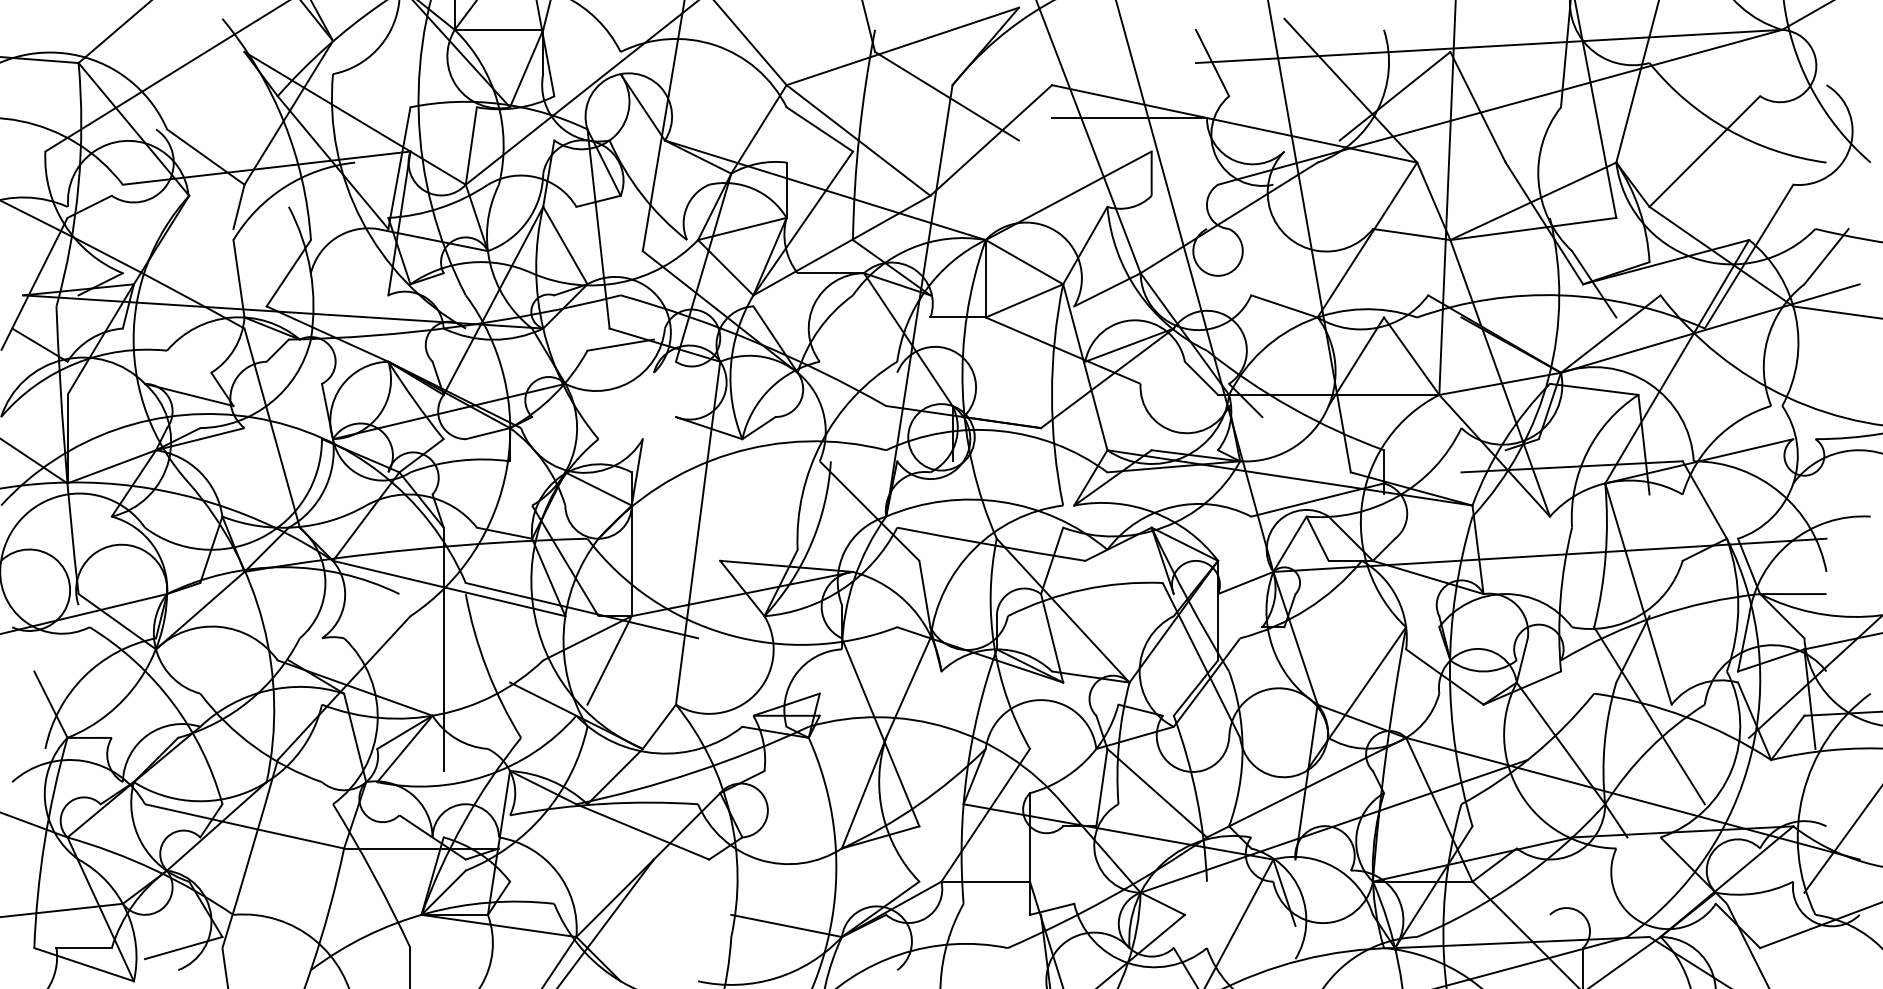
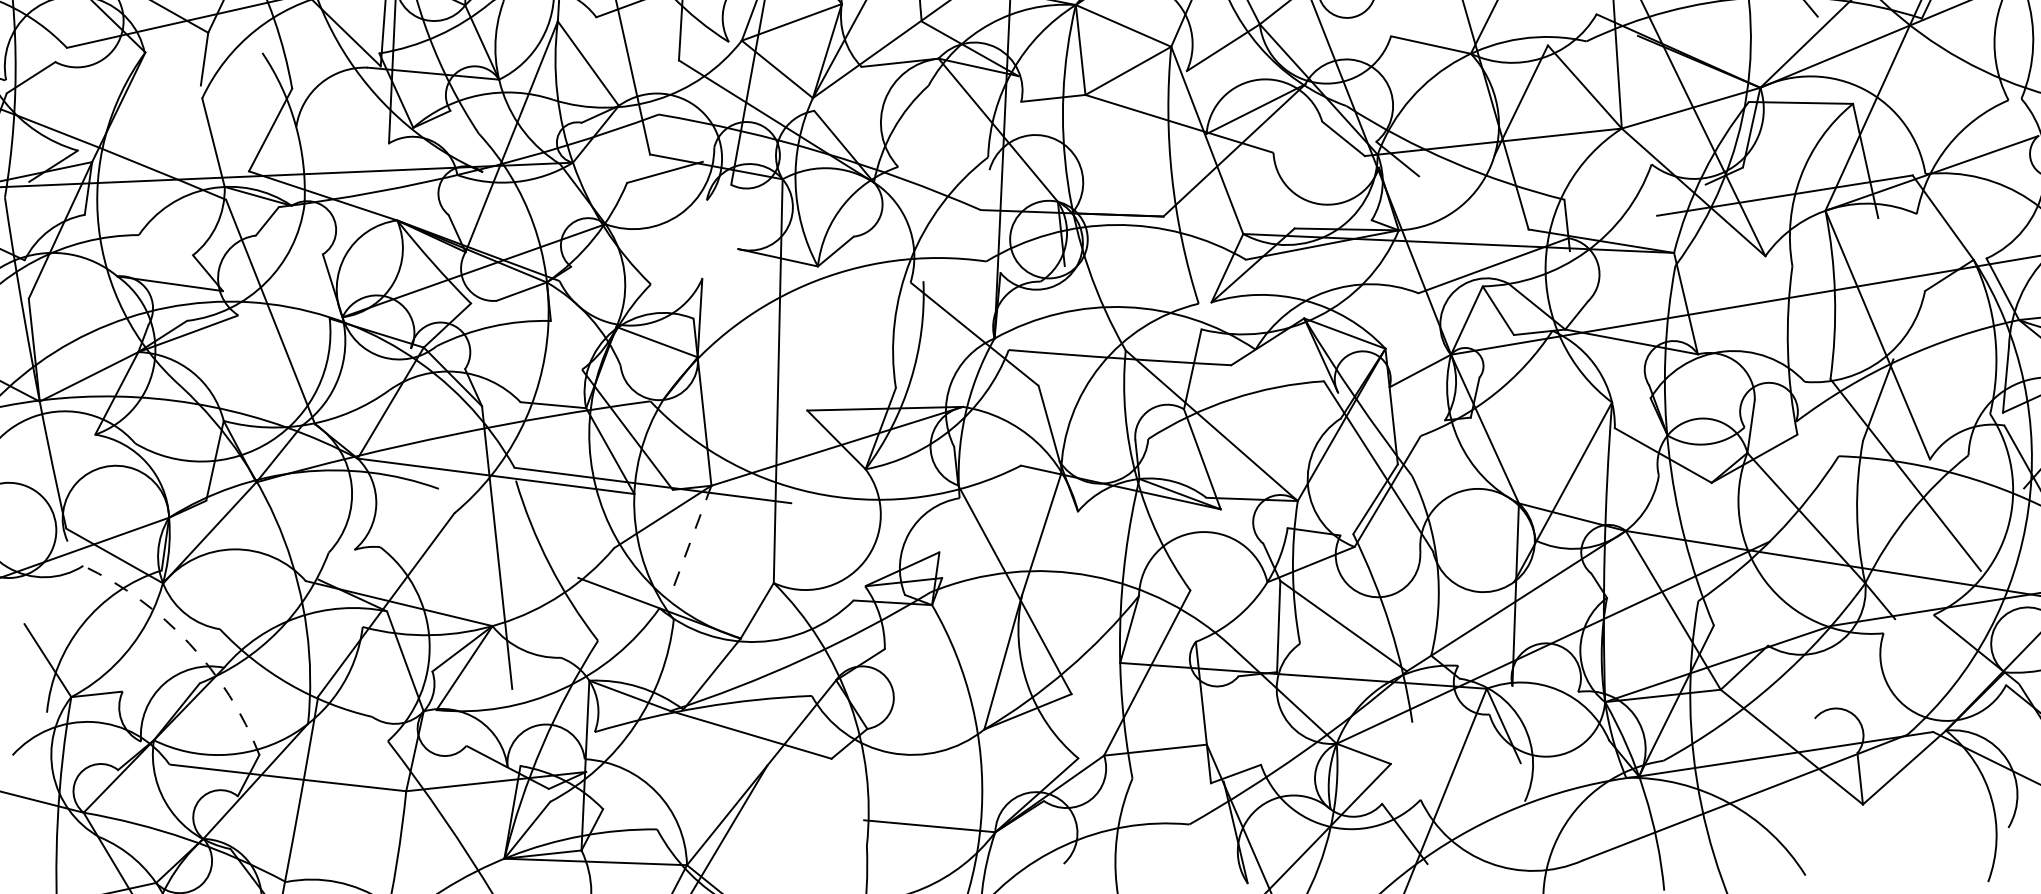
line: (609, 660) -> (691, 539), solid -> dashed
arc: (172, 703) -> (188, 644), solid -> dashed

